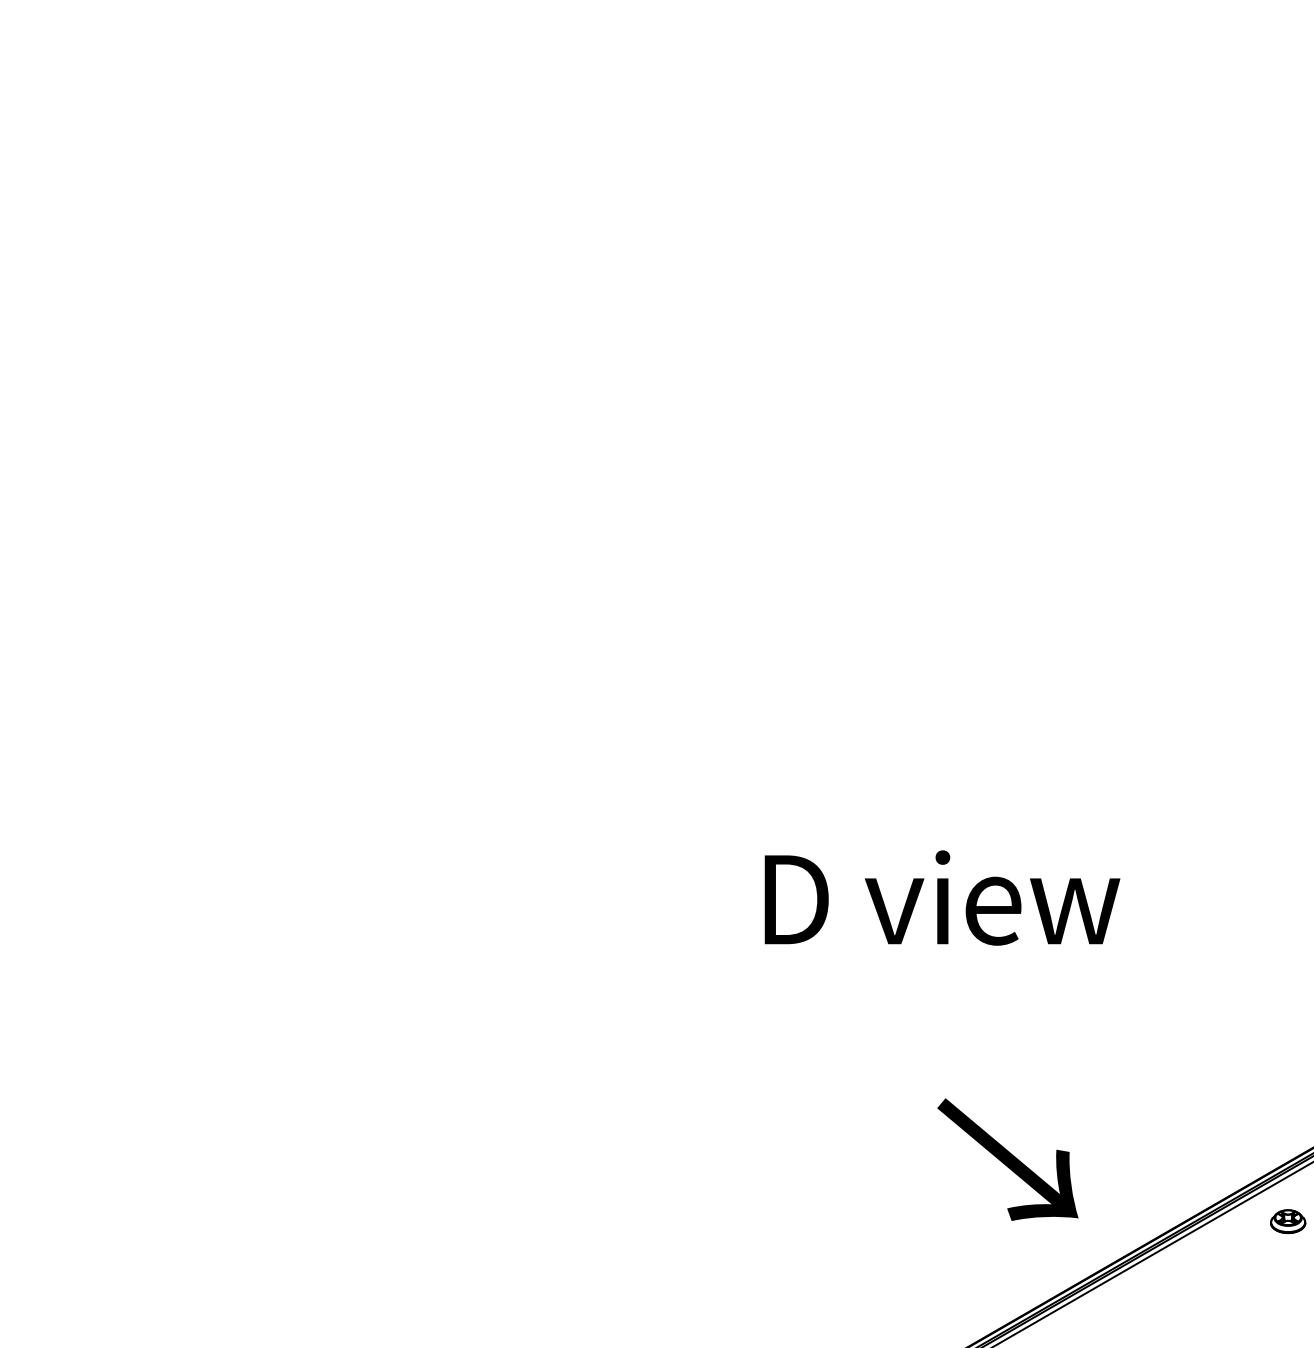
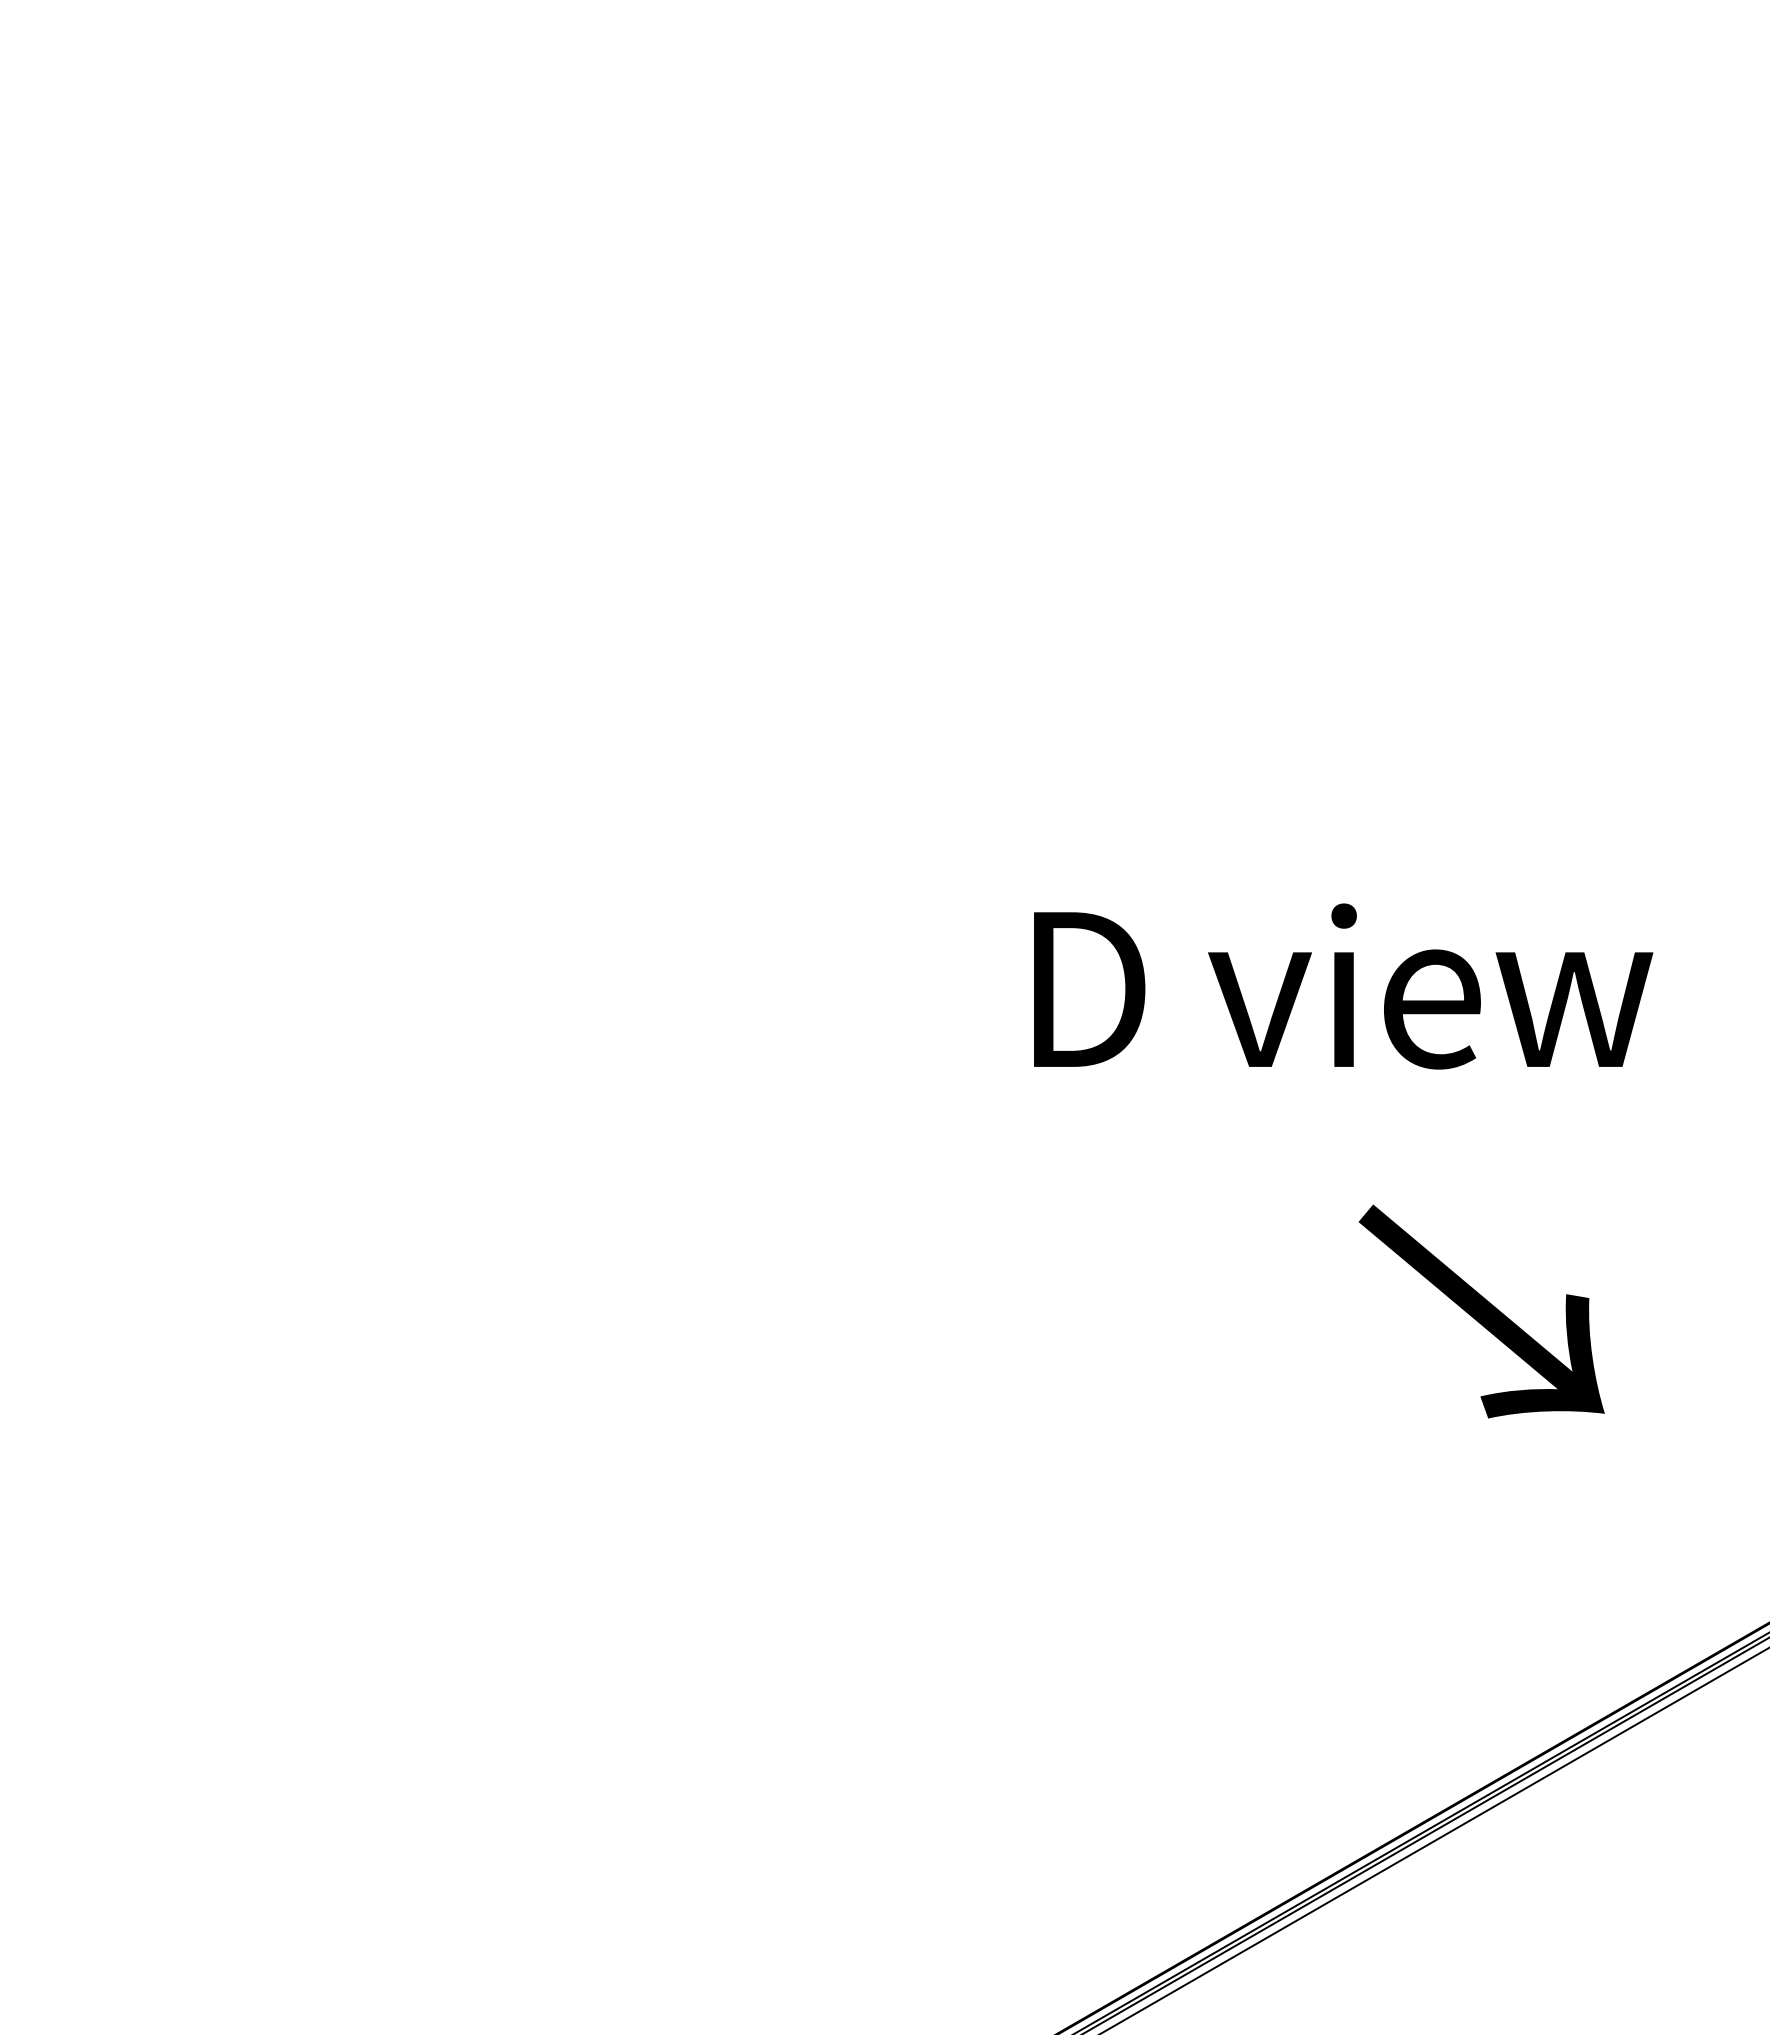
text: (942, 897) -> (1343, 985), moved
text: (1007, 1159) -> (1481, 1311), moved

